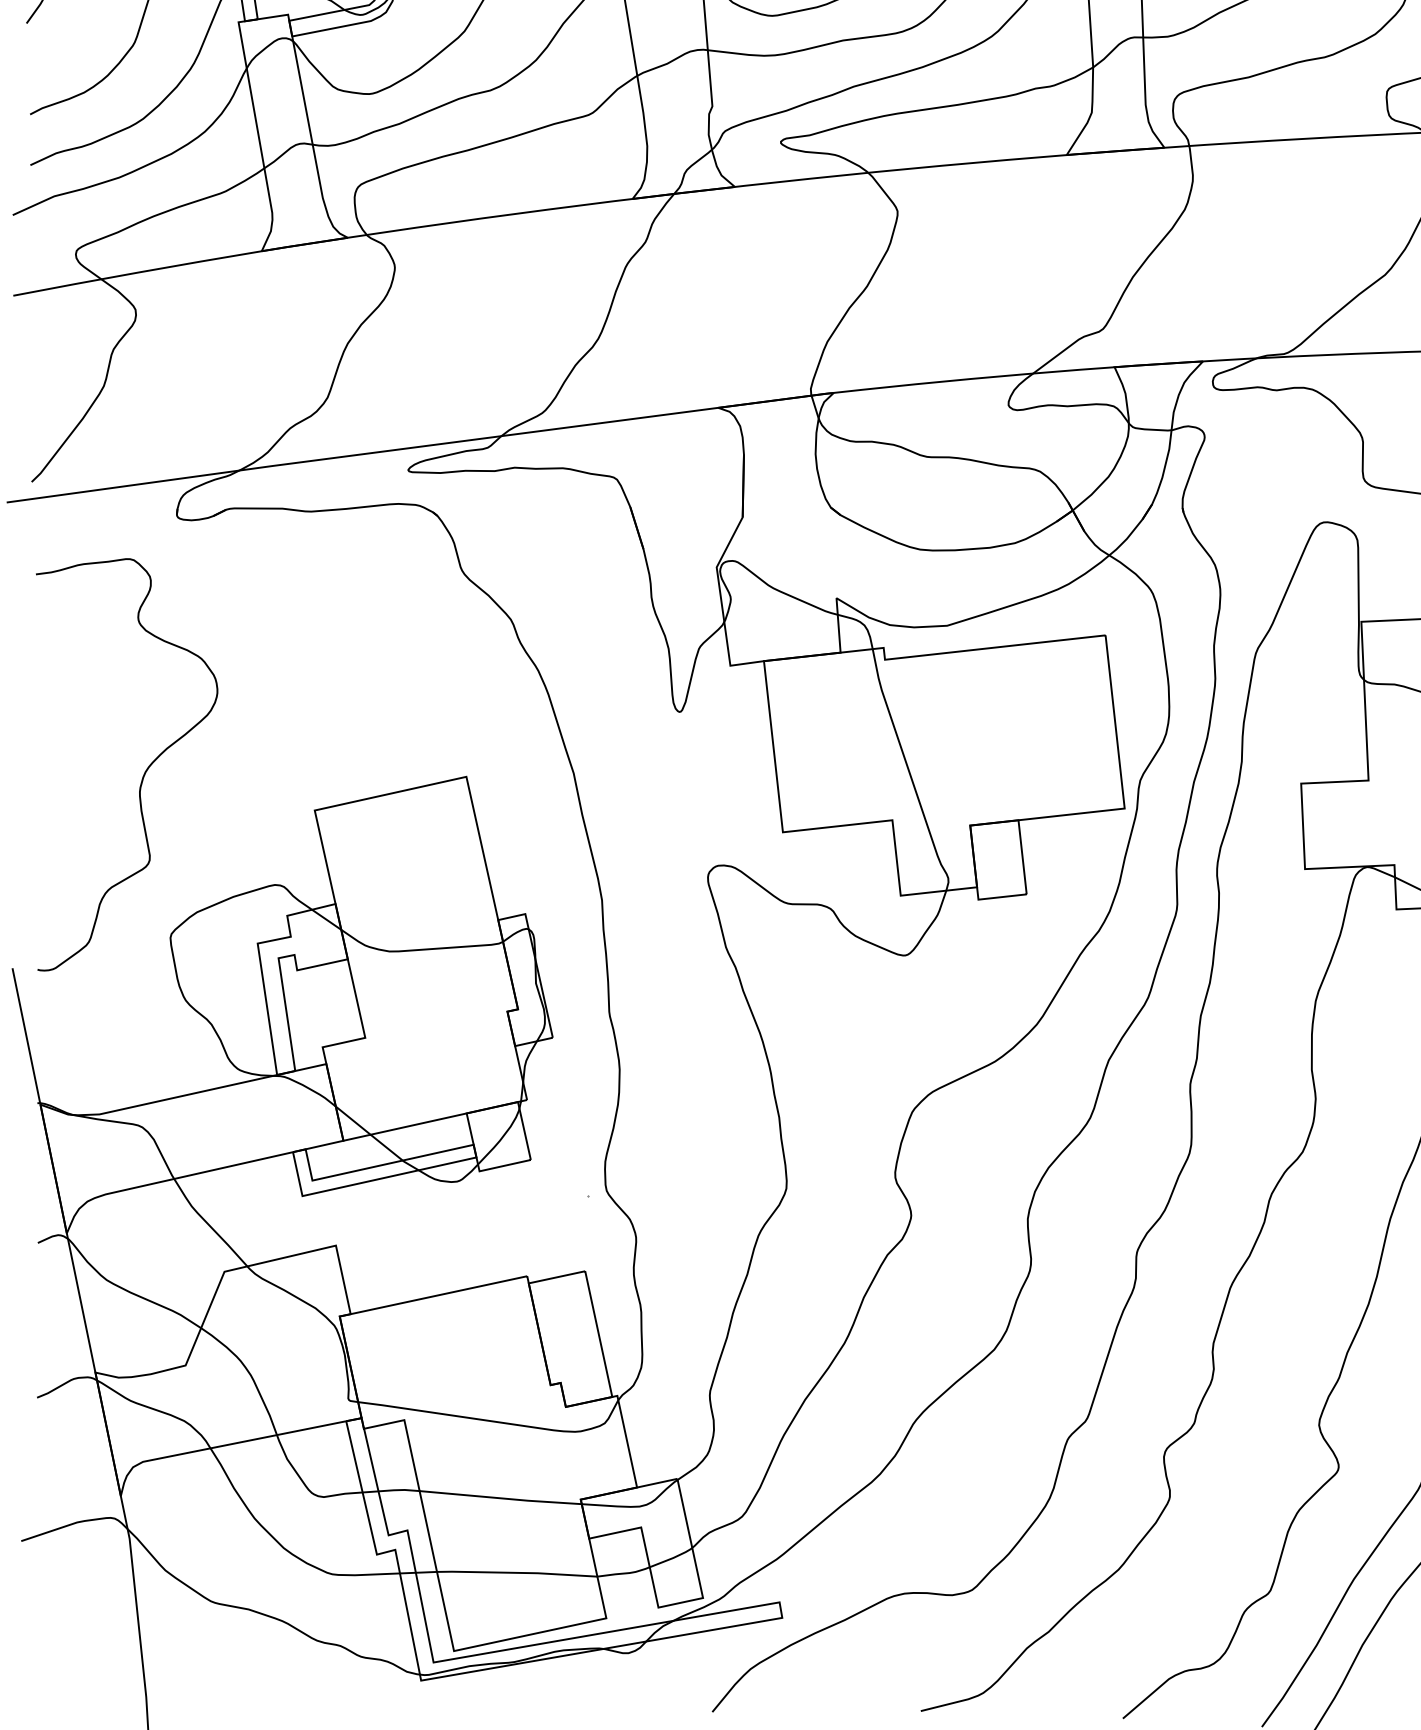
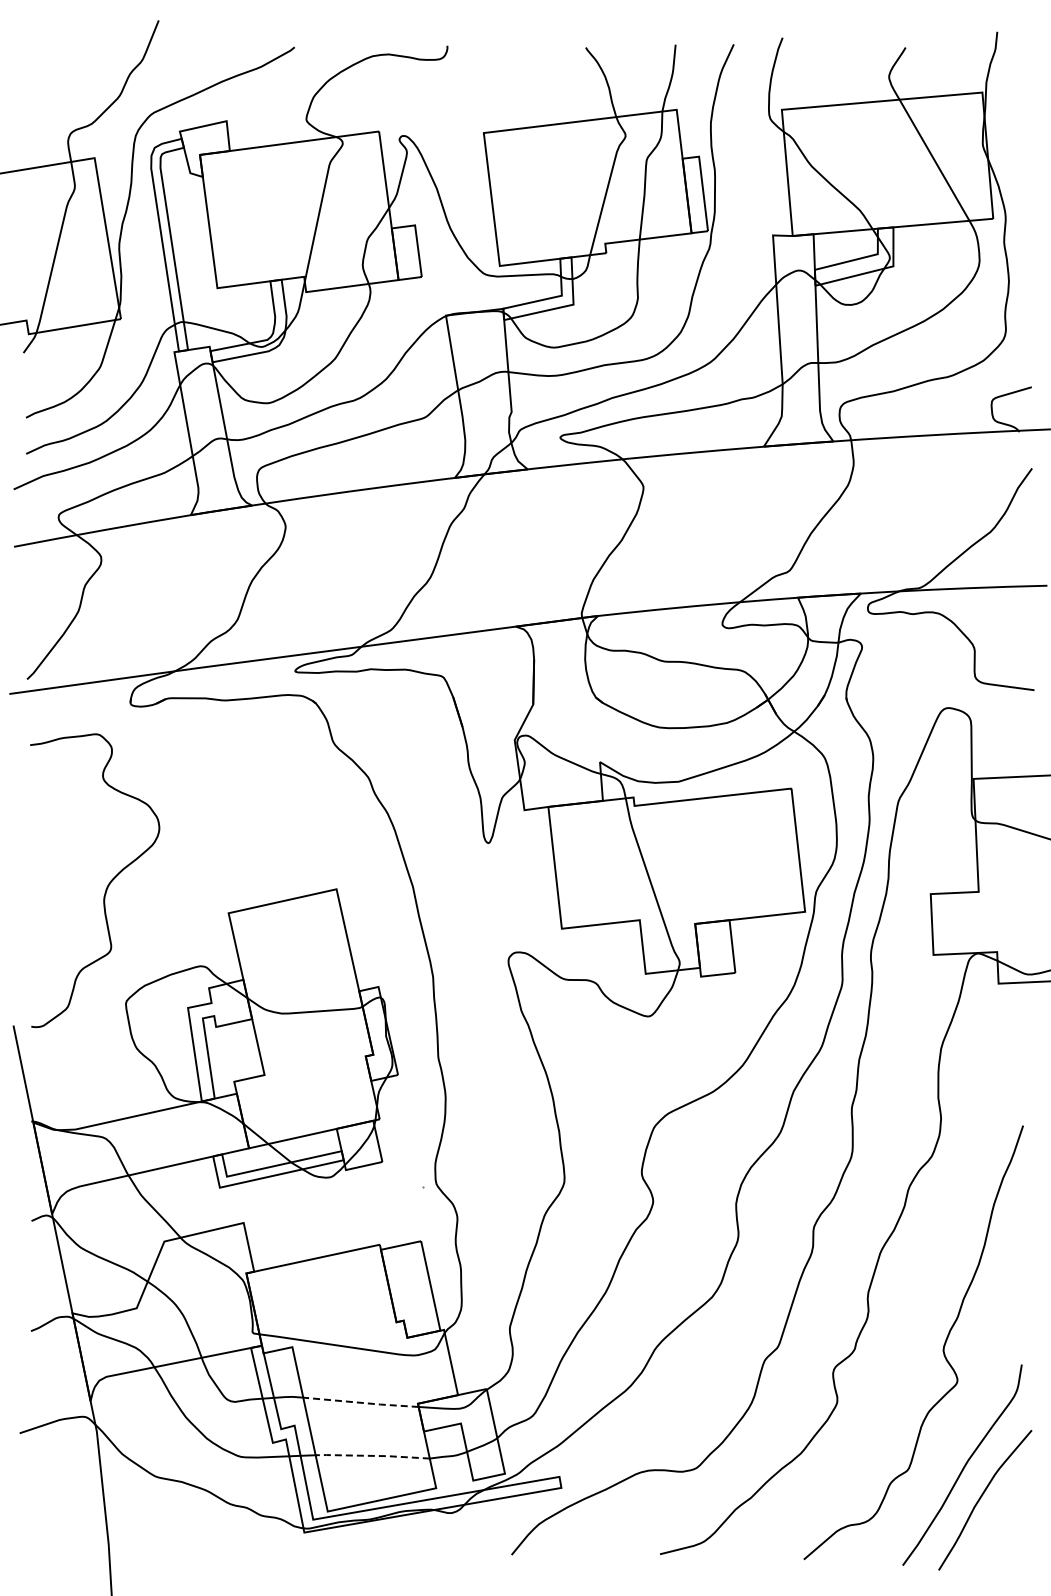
line: (501, 1497) -> (361, 1402), solid -> dashed
line: (516, 1572) -> (372, 1455), solid -> dashed

